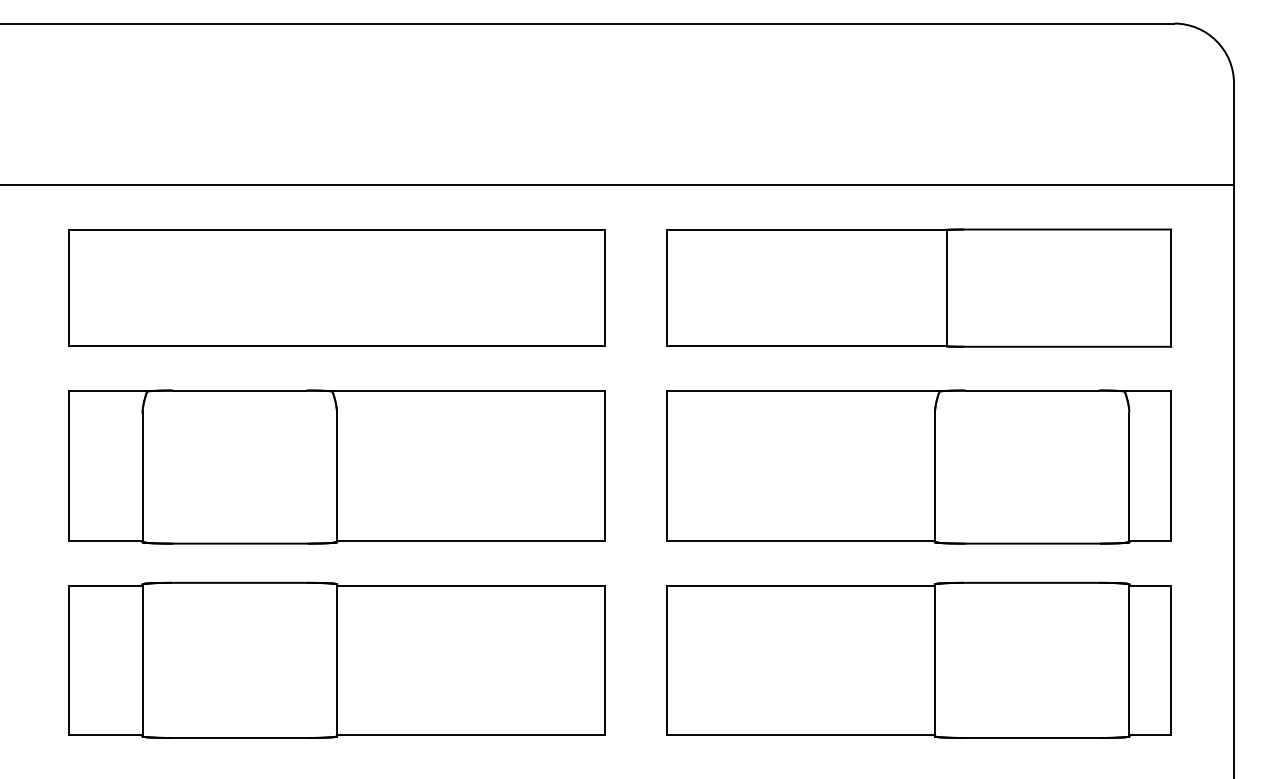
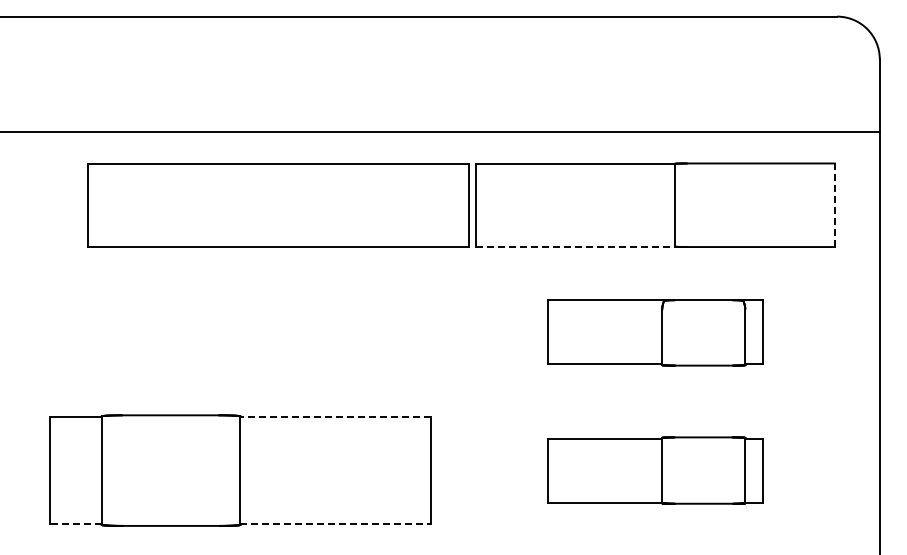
part: (337, 288) -> (278, 205), moved
line: (1171, 288) -> (835, 205), solid -> dashed
line: (807, 346) -> (575, 246), solid -> dashed
part: (337, 466) -> (240, 332), removed
part: (919, 466) -> (655, 332), size x0.6
line: (470, 585) -> (335, 417), solid -> dashed
part: (919, 660) -> (655, 470), size x0.6
line: (105, 734) -> (75, 523), solid -> dashed
line: (471, 734) -> (336, 523), solid -> dashed

